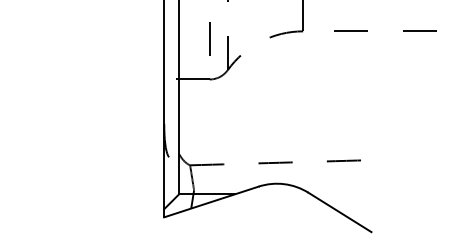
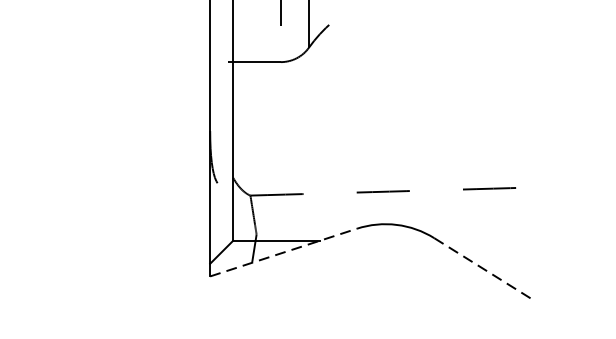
line: (211, 201) -> (283, 251), solid -> dashed
line: (340, 212) -> (484, 268), solid -> dashed

